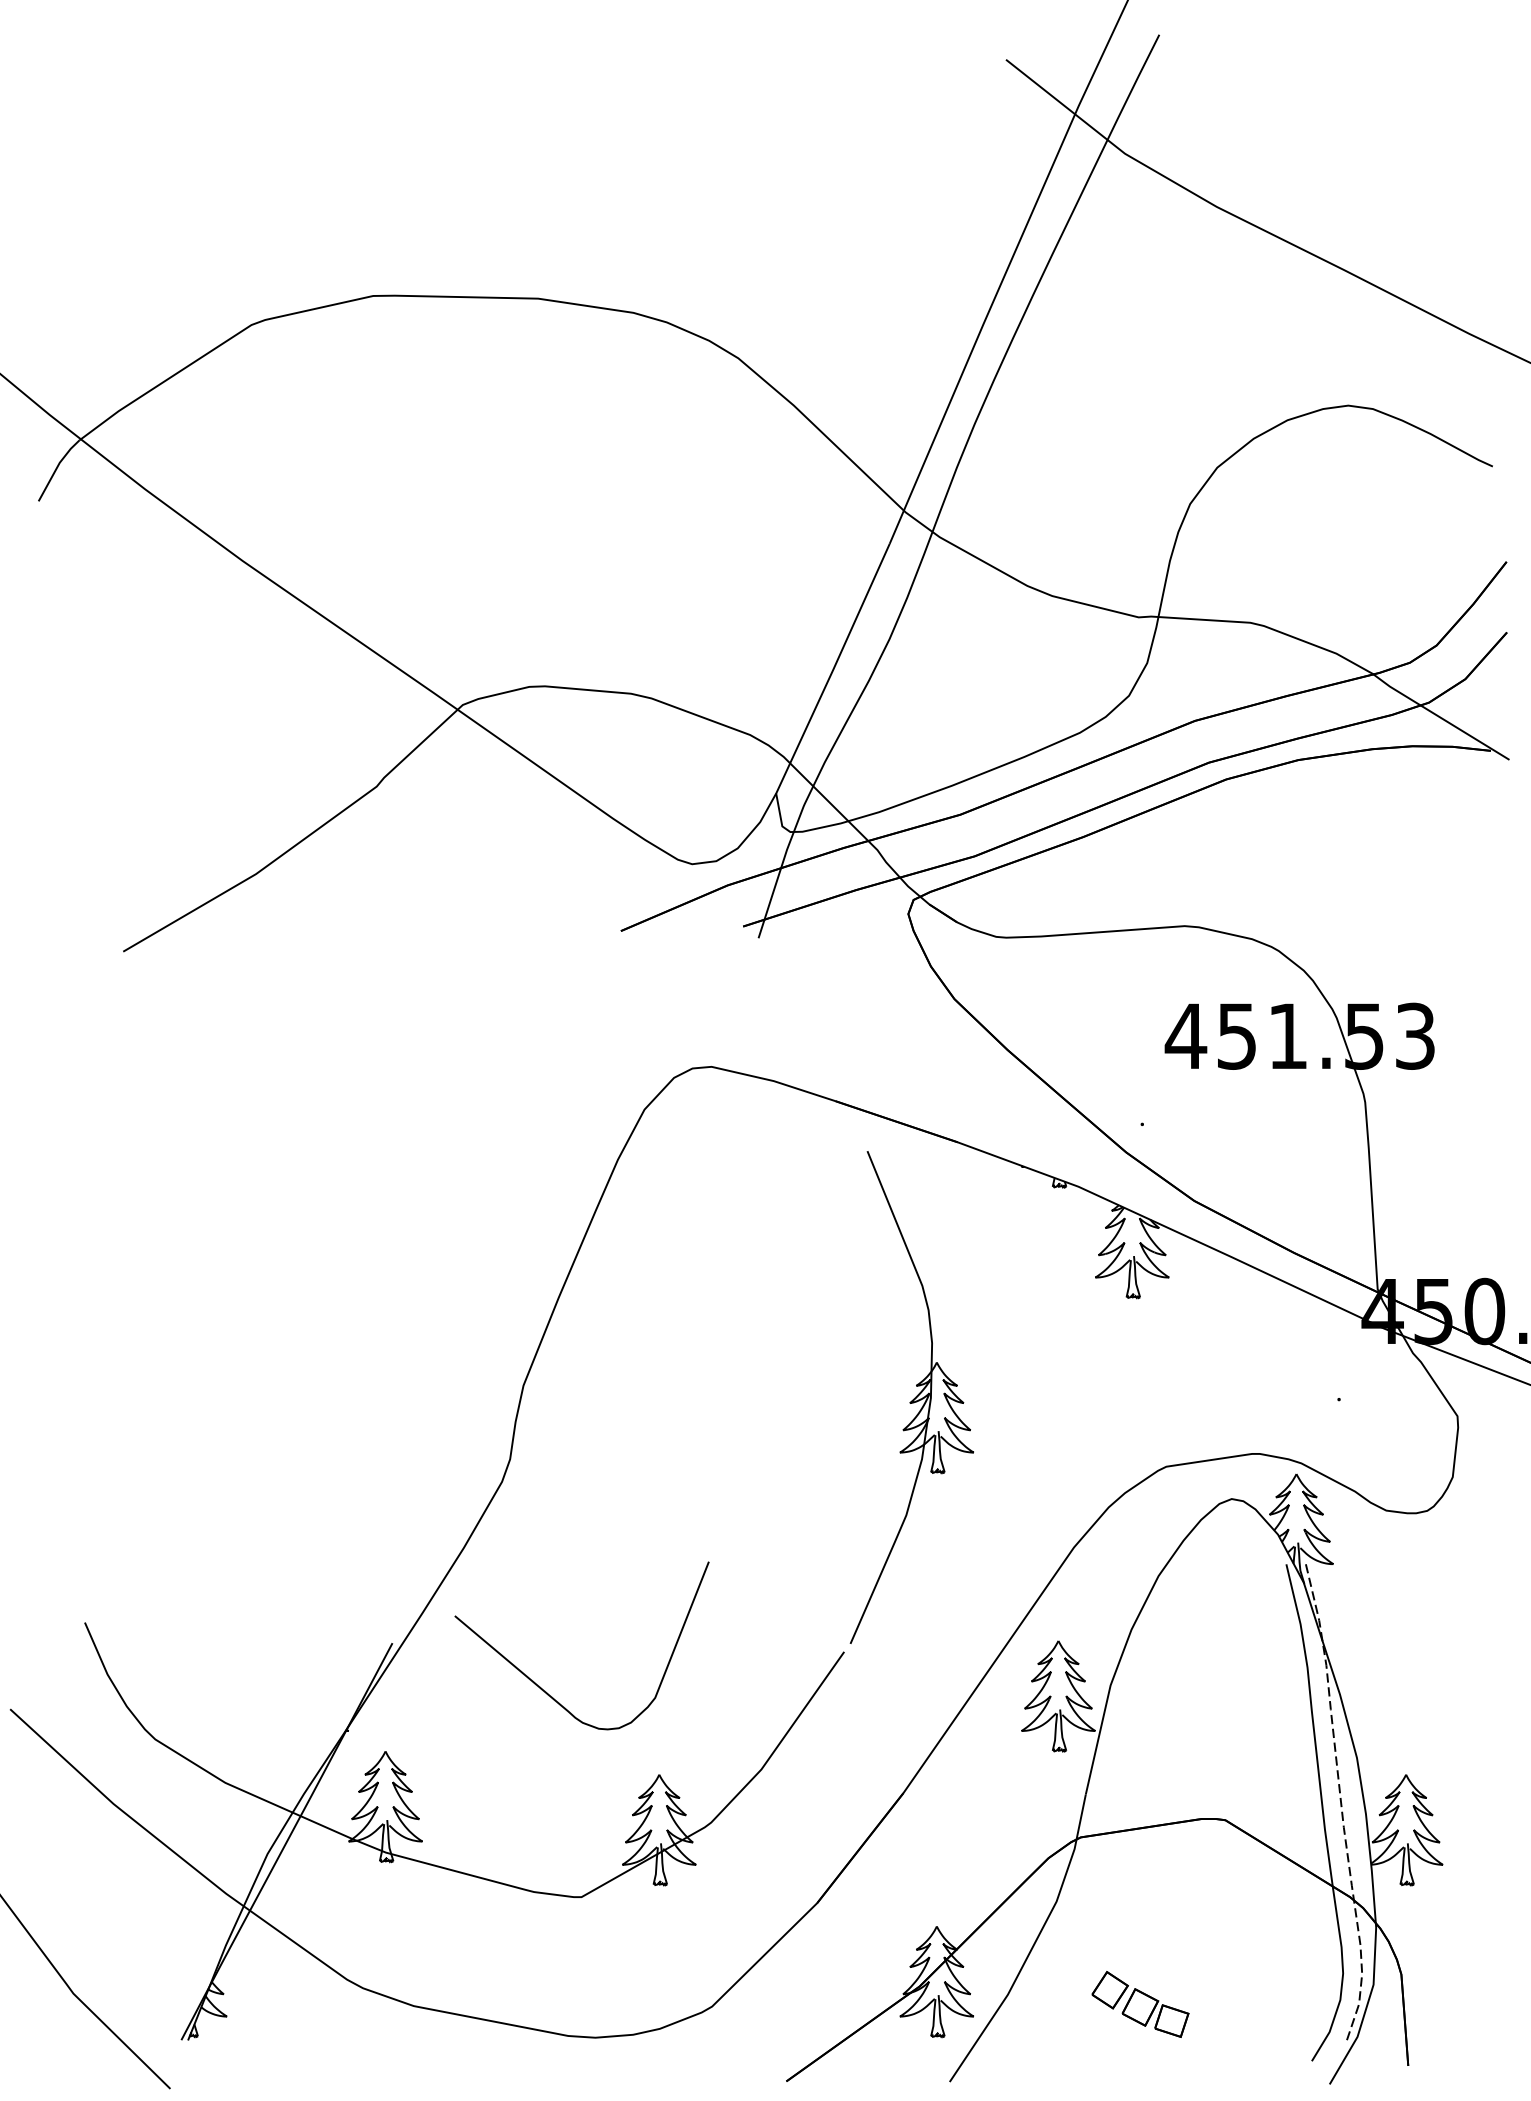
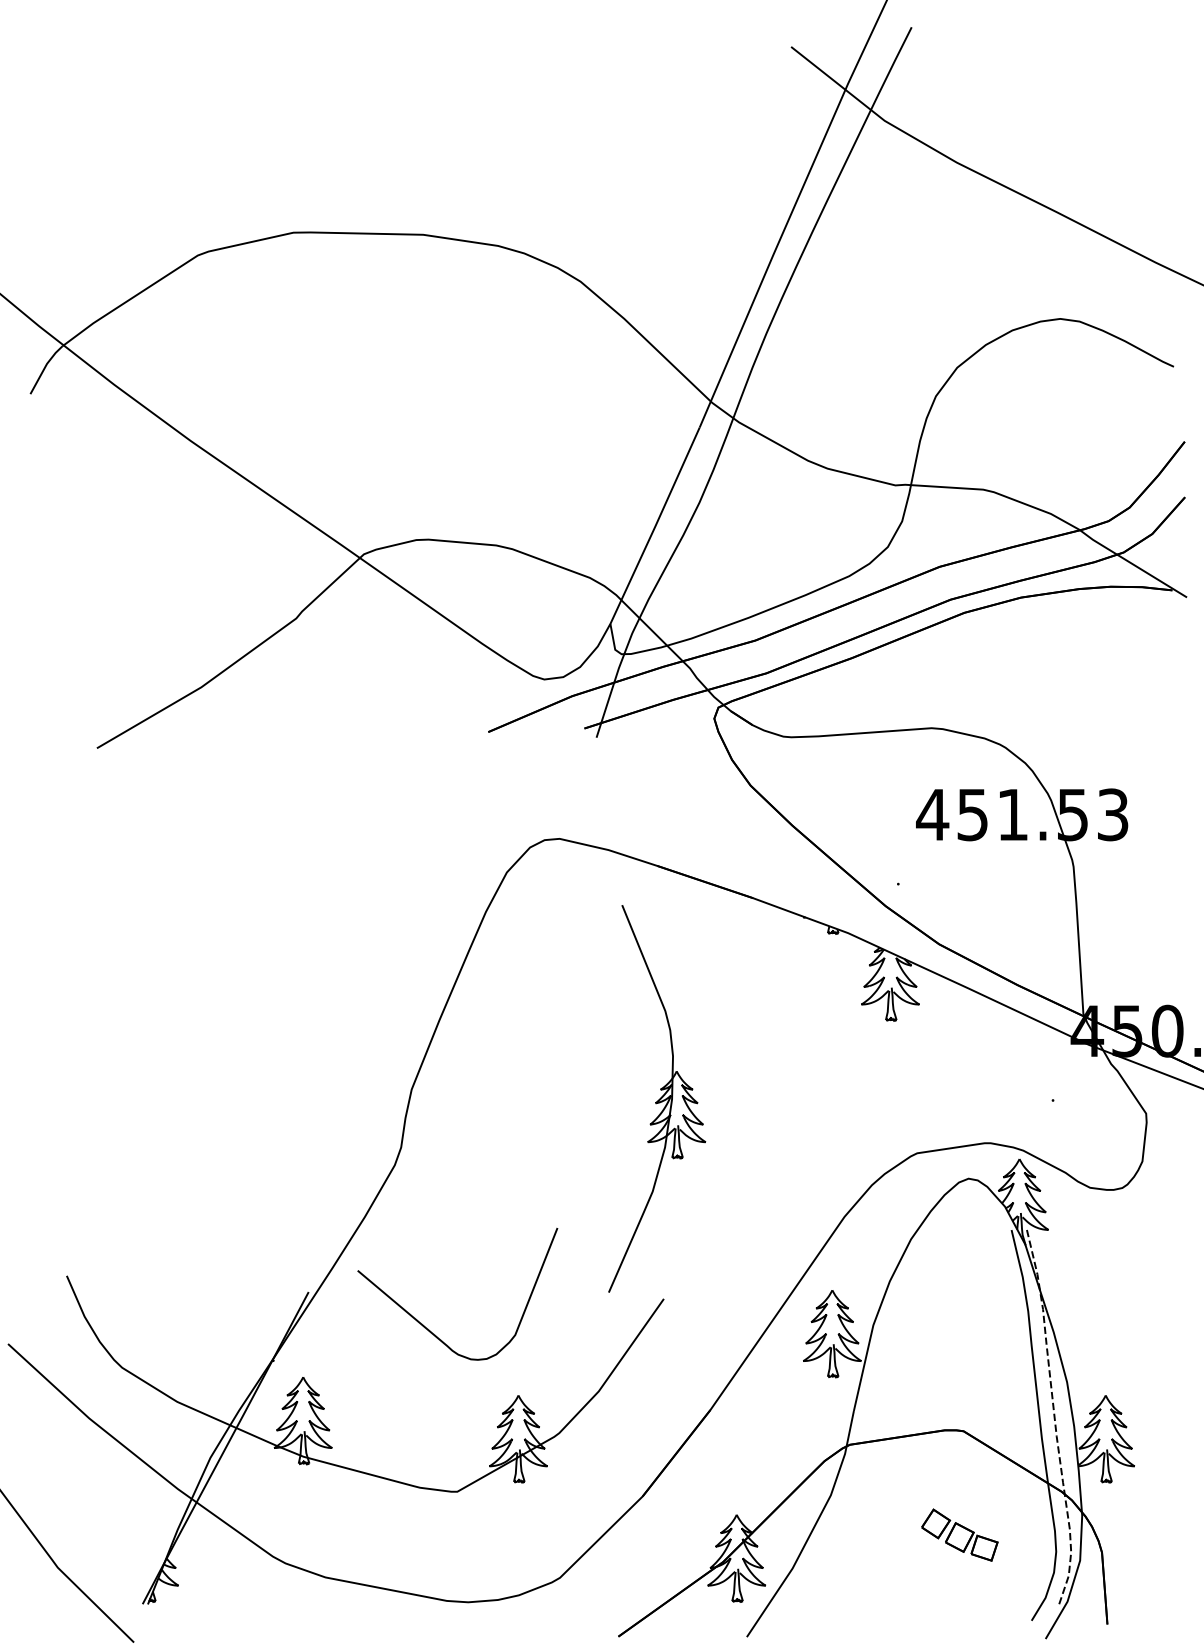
part: (912, 1397) -> (657, 1098), moved
part: (1140, 2003) -> (959, 1534), moved

